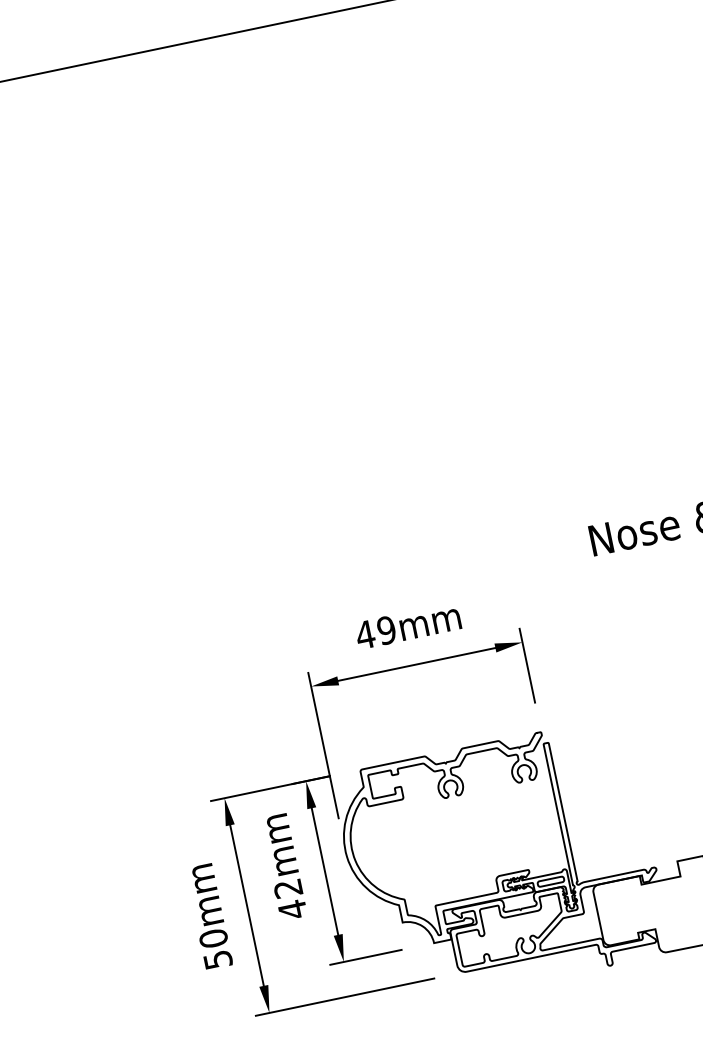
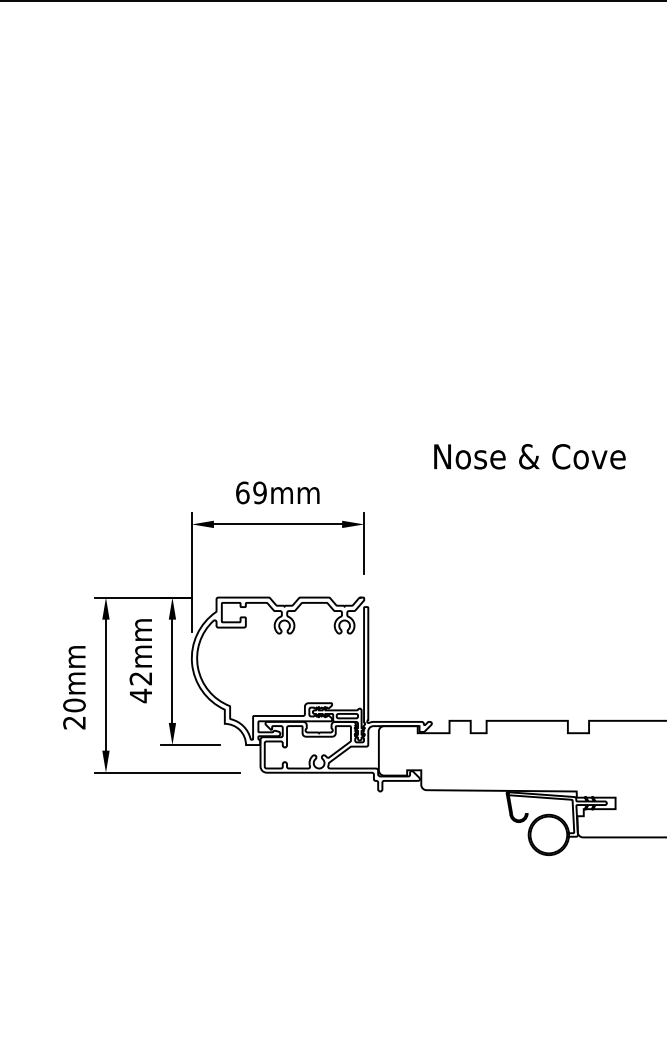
text: (365, 634) -> (242, 492), 49mm -> 69mm
text: (218, 959) -> (74, 722), 50mm -> 20mm

